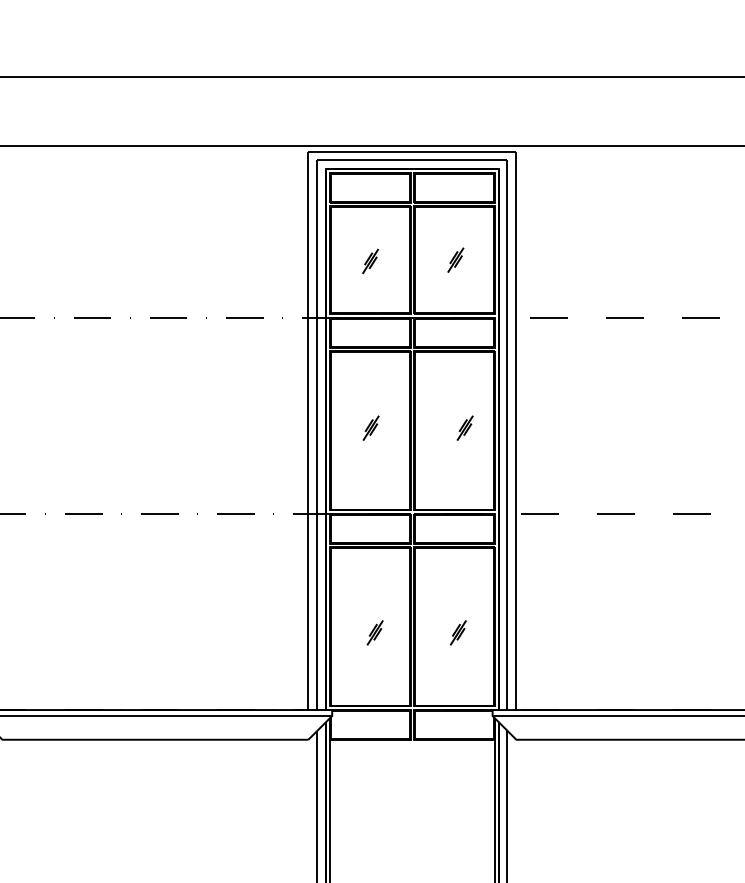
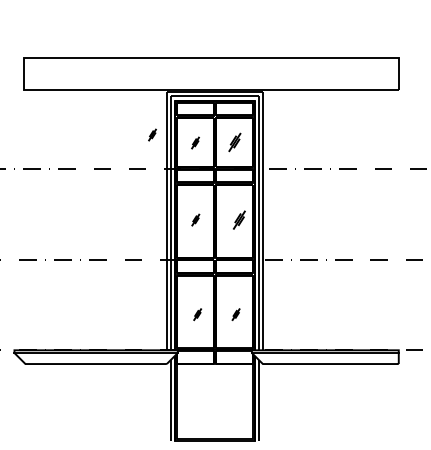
part: (277, 242) -> (152, 134), added
part: (454, 260) -> (234, 142), size x1.6
part: (463, 426) -> (238, 219), size x1.6

